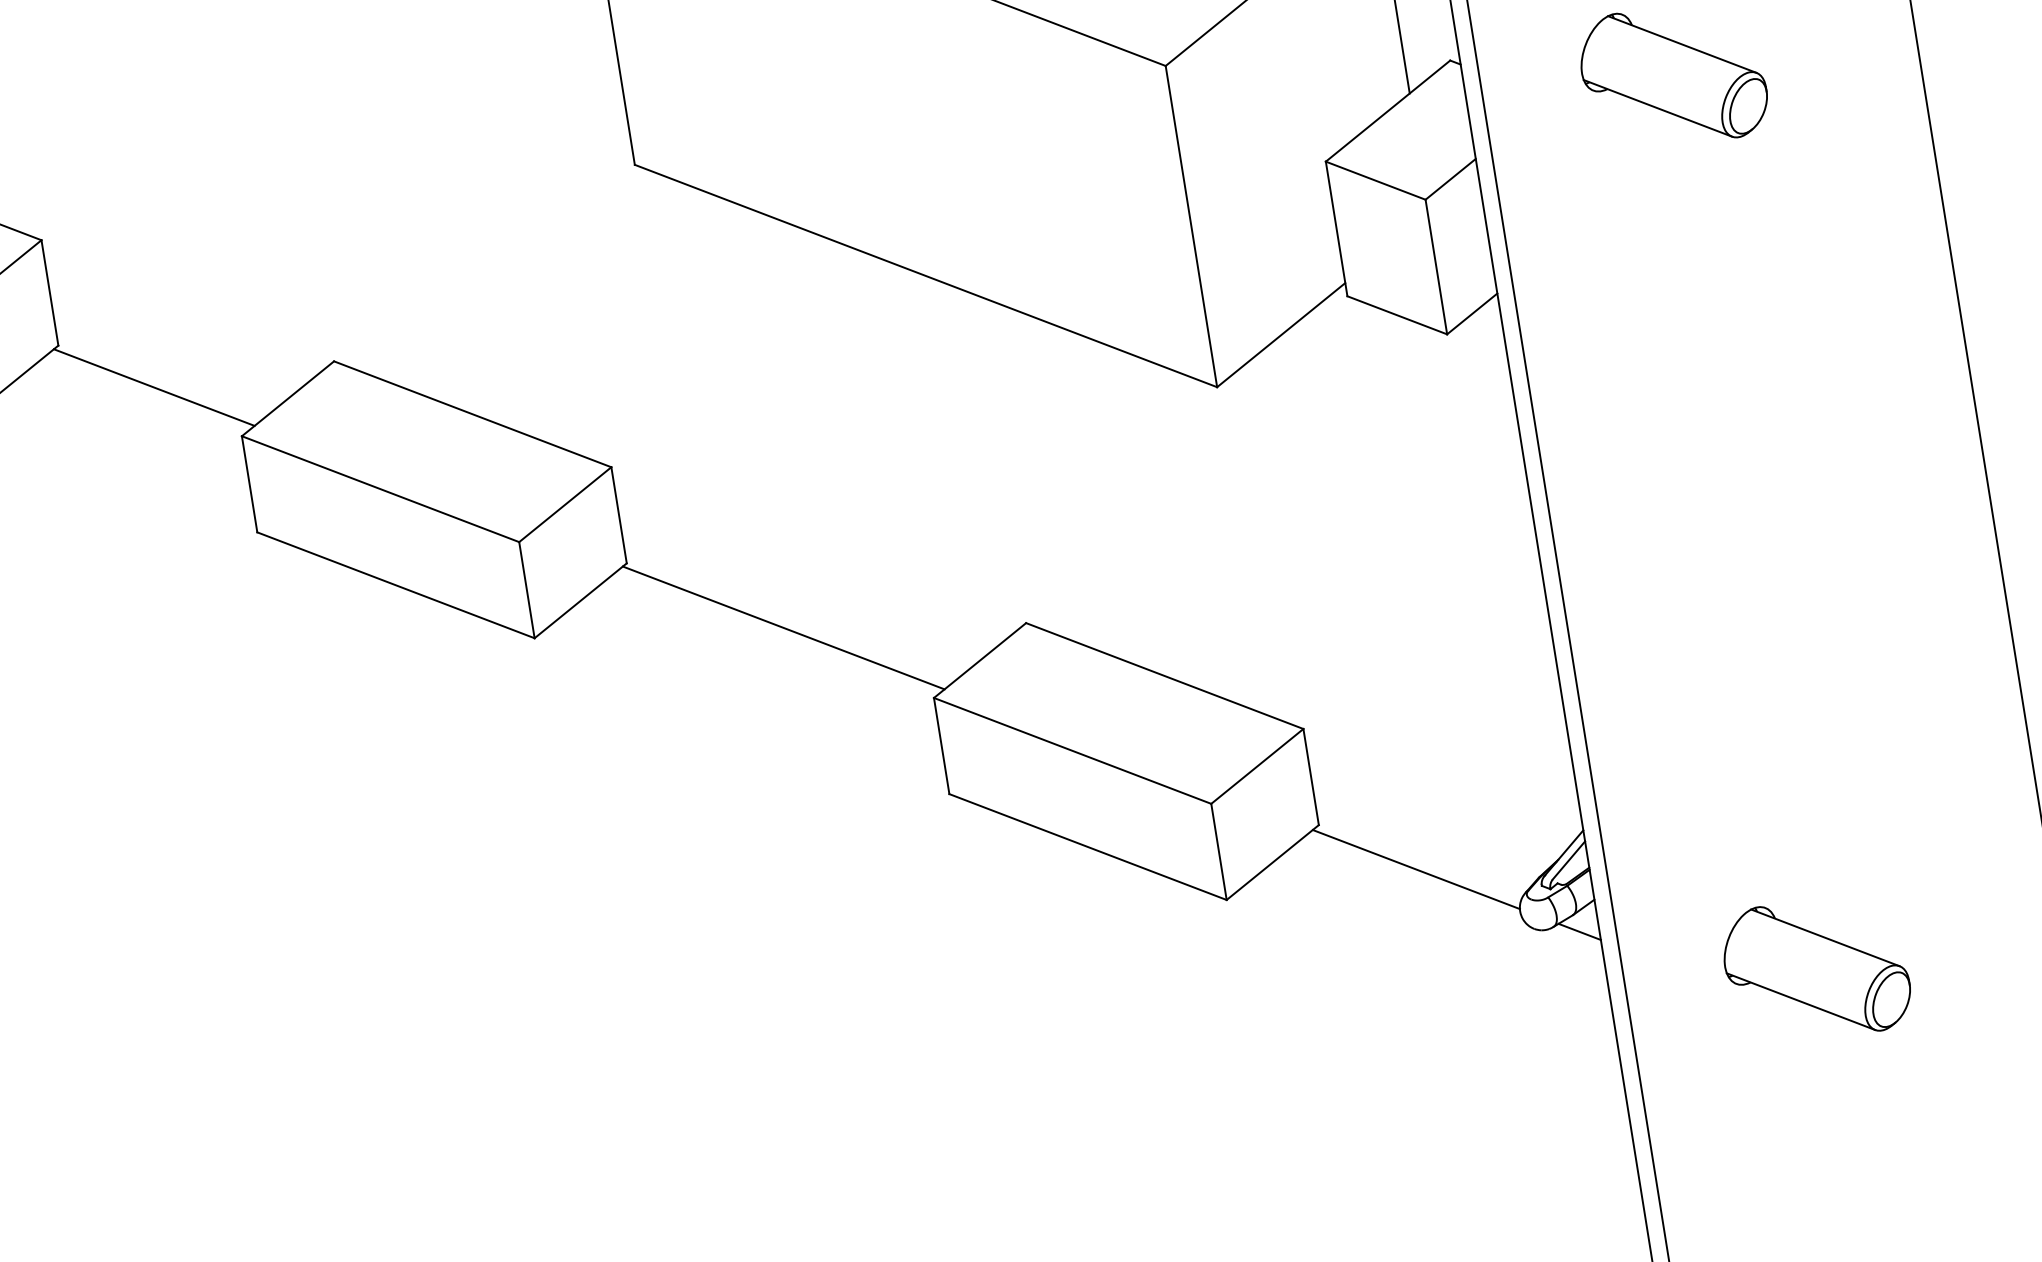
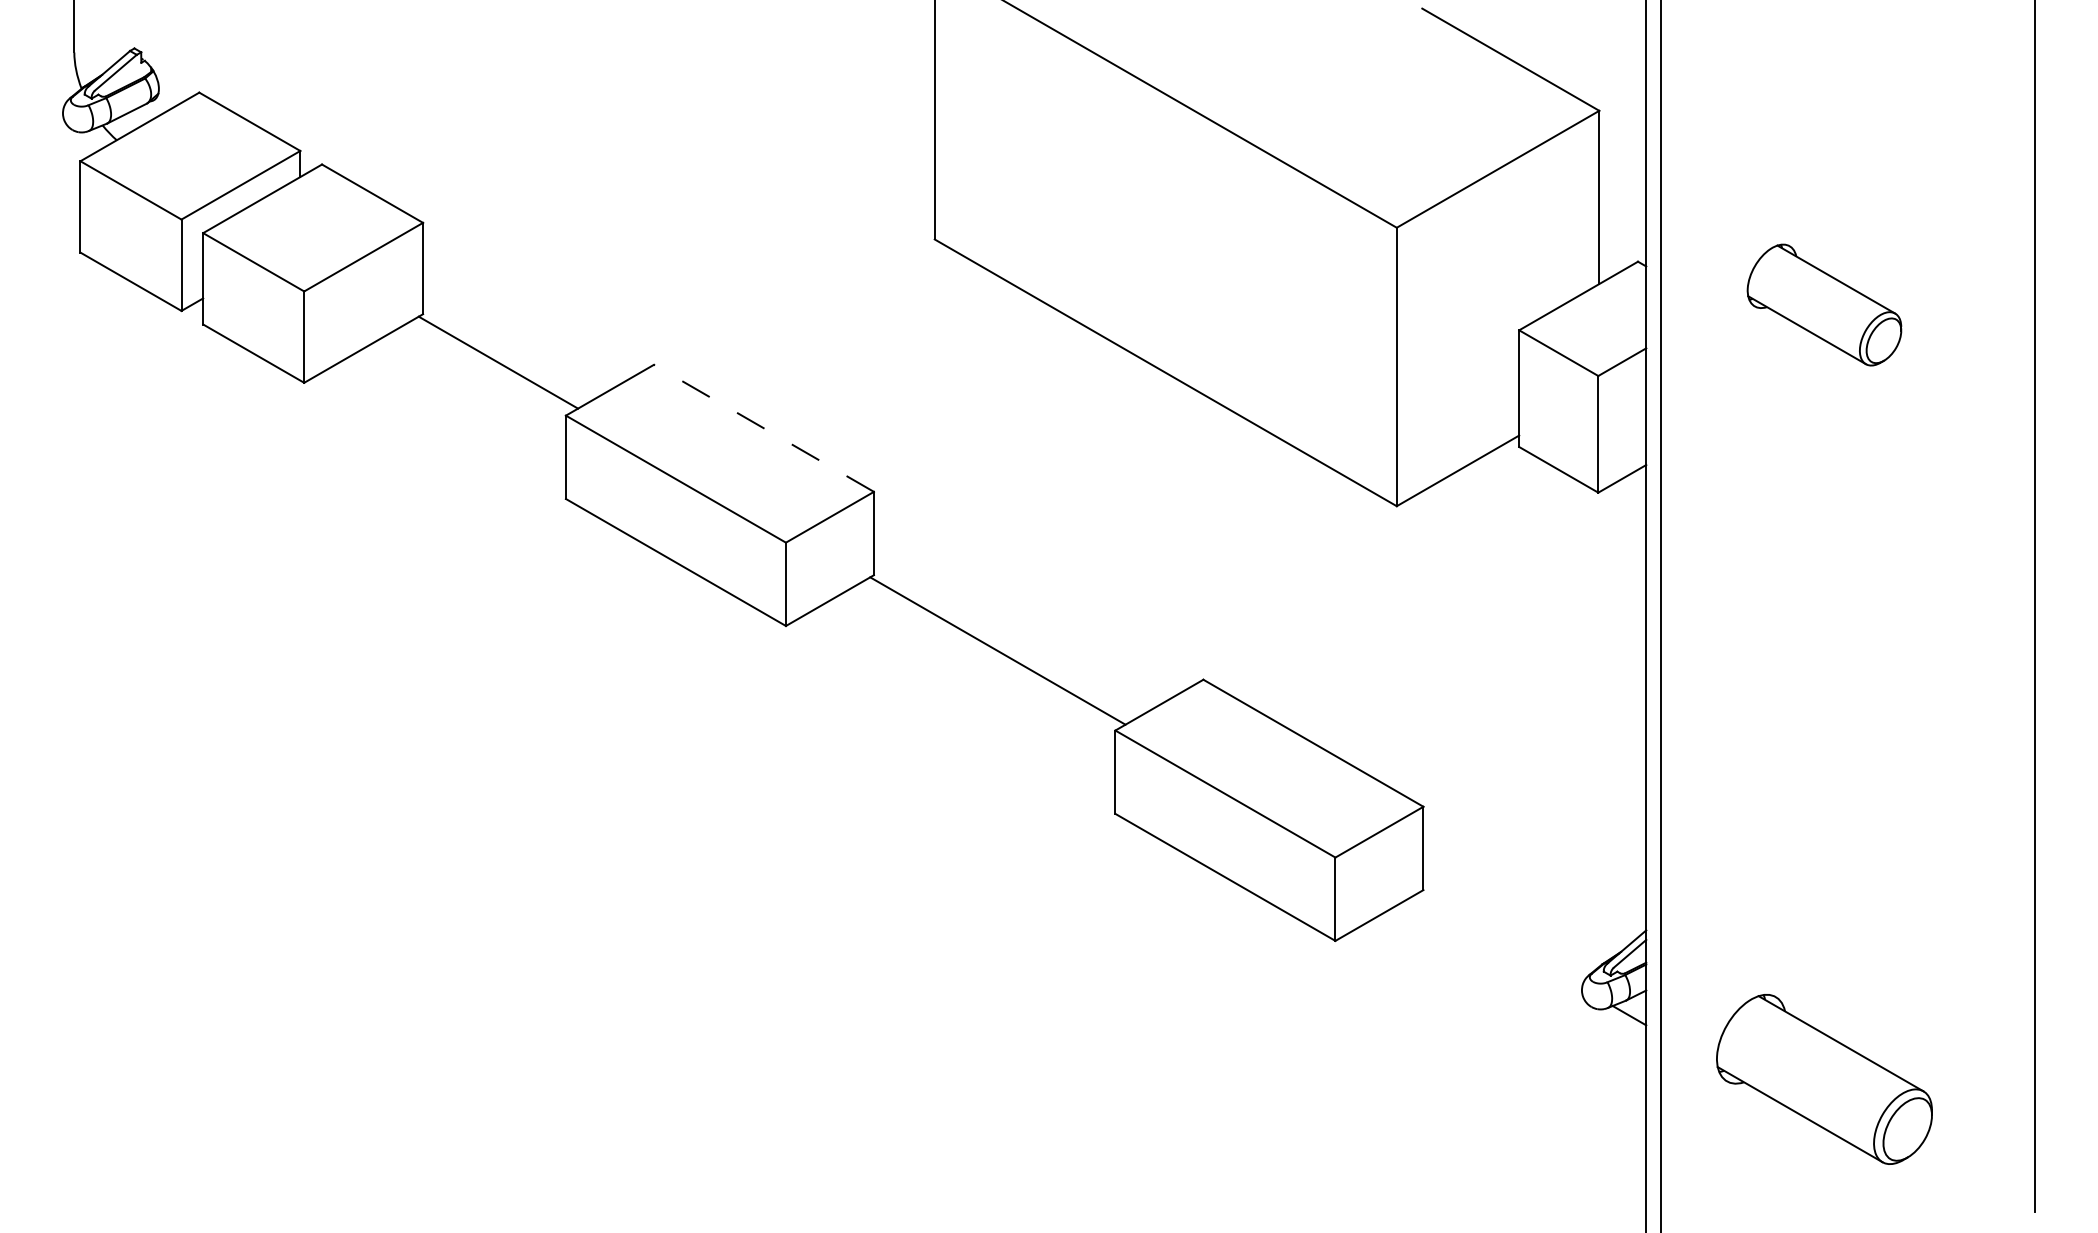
line: (472, 414) -> (763, 428), solid -> dashed
line: (1415, 869) -> (1499, 940), removed
part: (1816, 969) -> (1824, 1079), size x1.4

